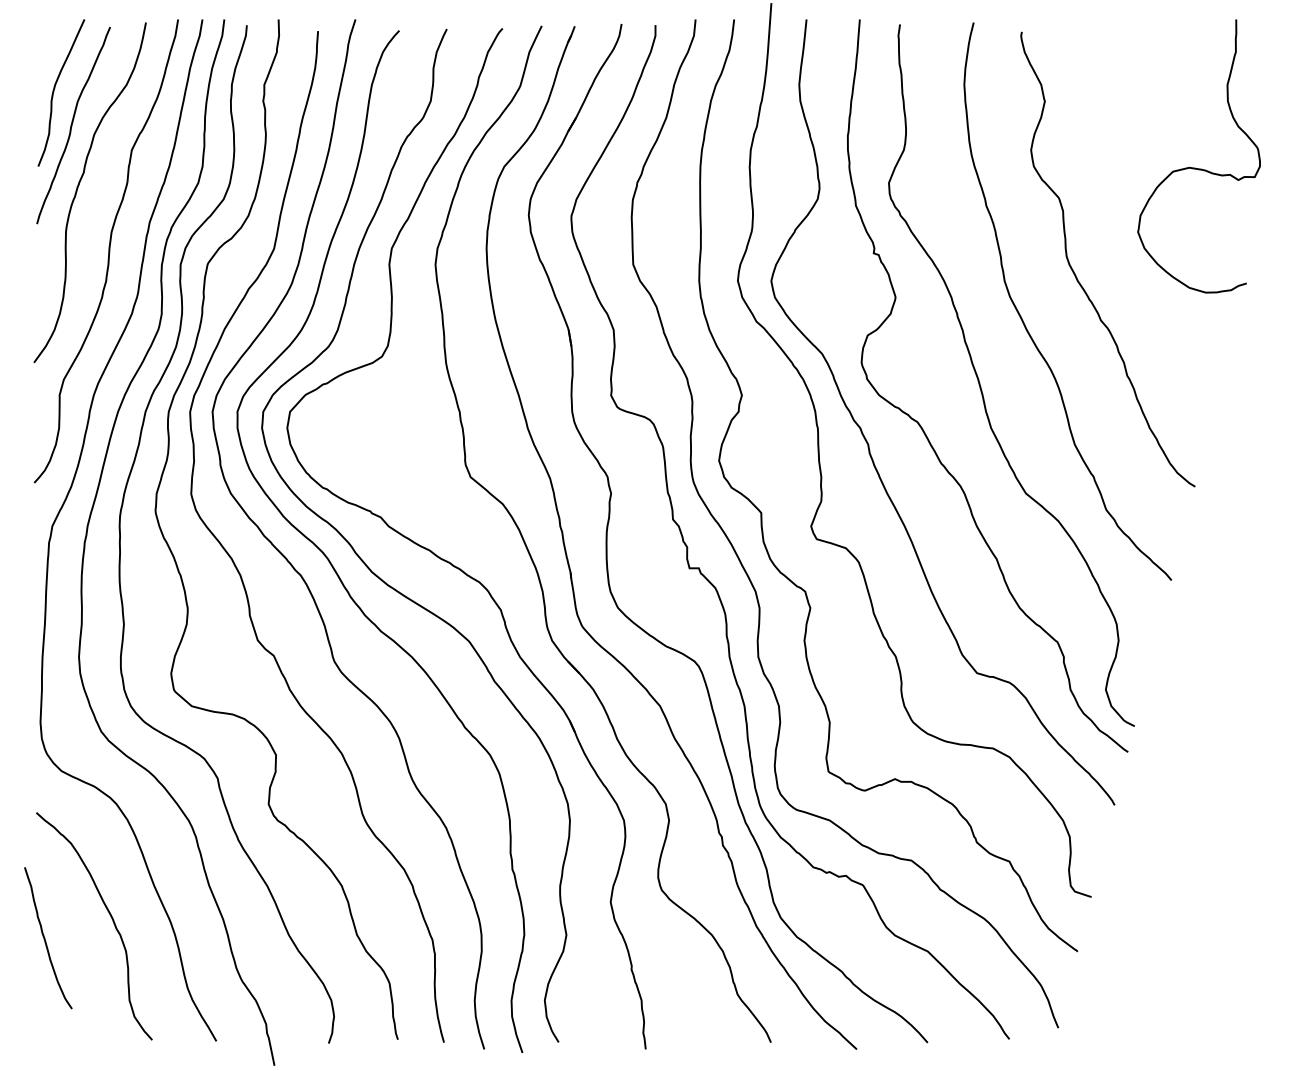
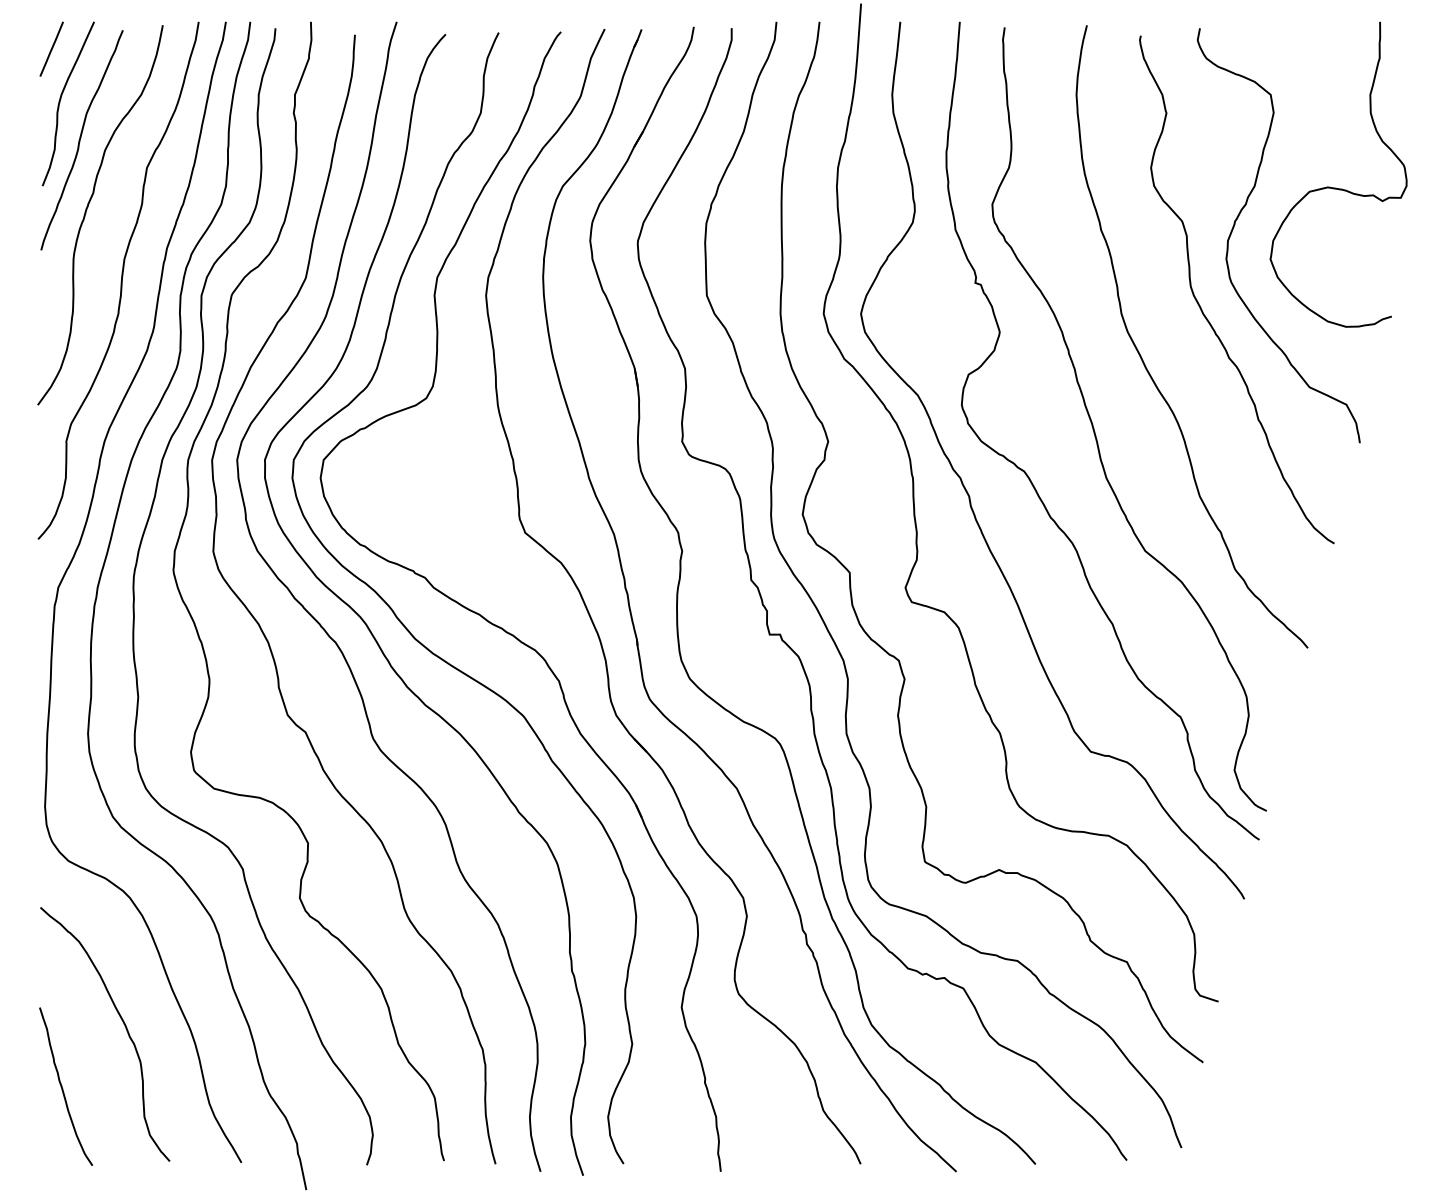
line: (46, 43) -> (51, 48), added
curve: (1110, 193) -> (1239, 216), added
curve: (45, 938) -> (62, 1087), moved

